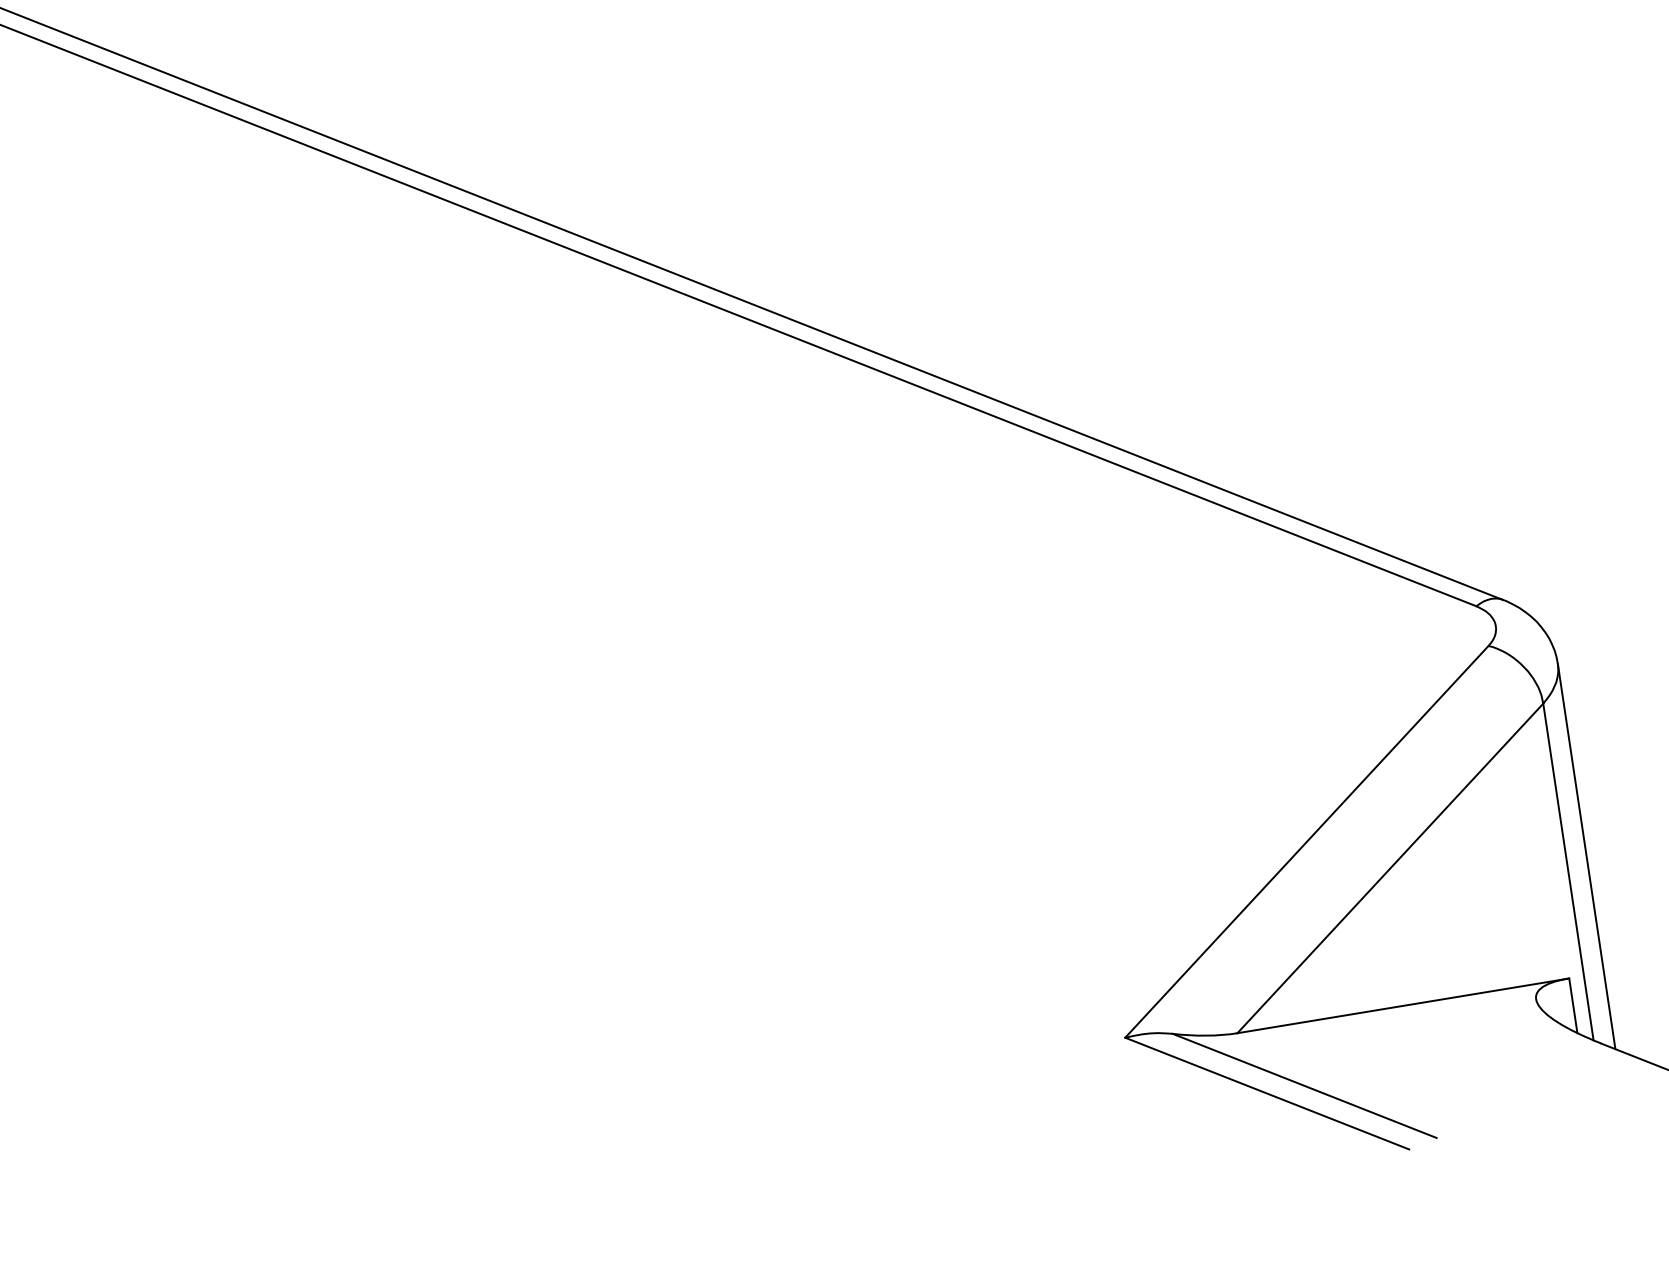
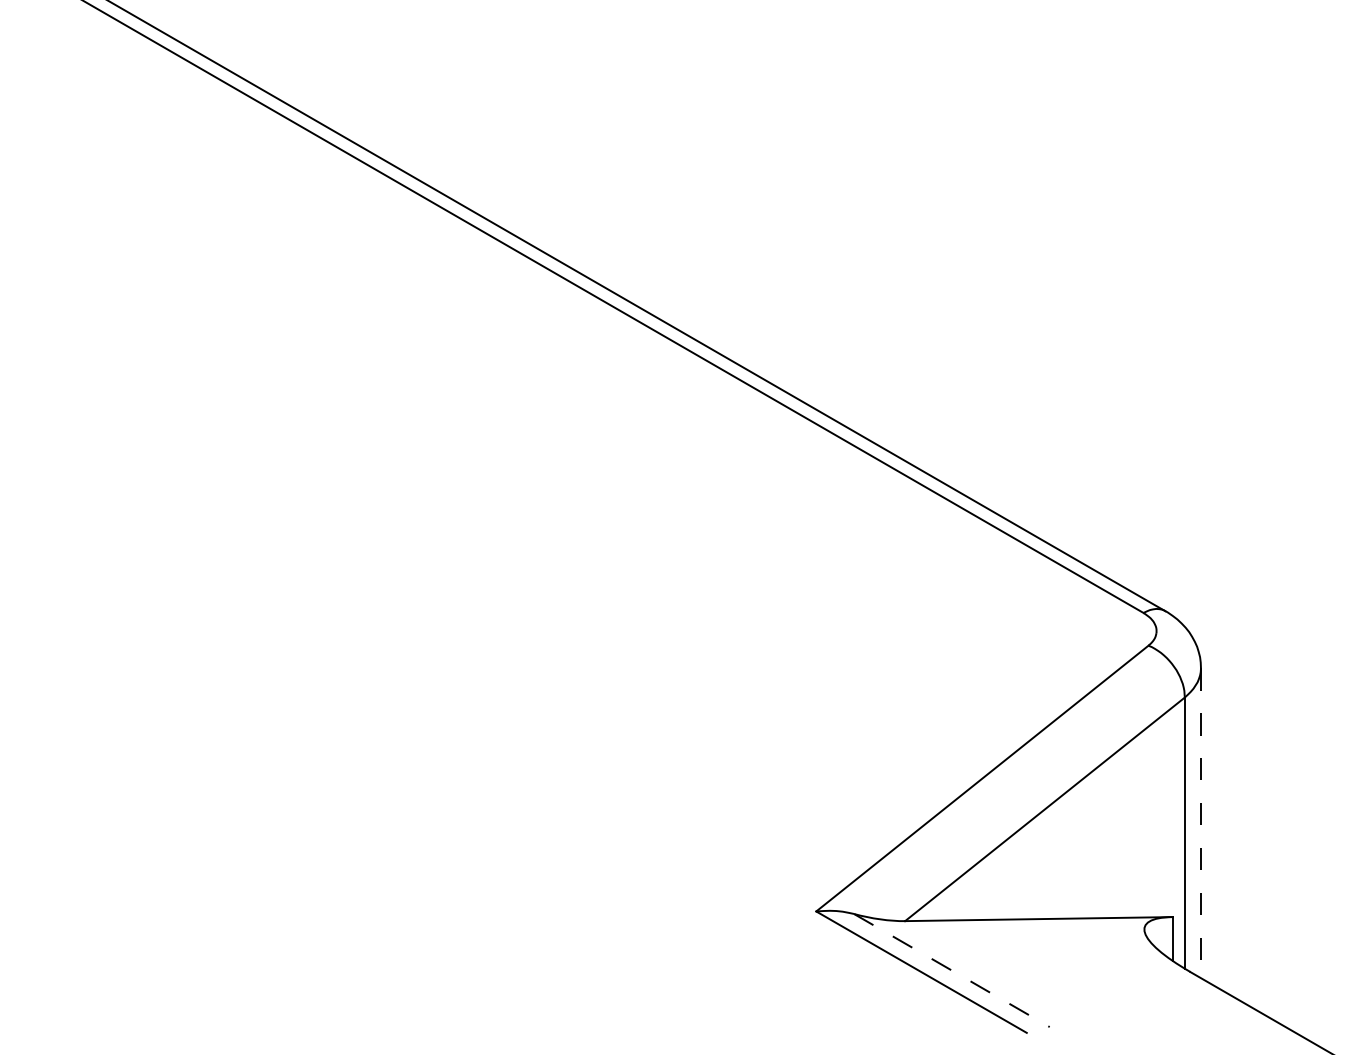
line: (1586, 857) -> (1200, 823), solid -> dashed
line: (1305, 1085) -> (952, 970), solid -> dashed

